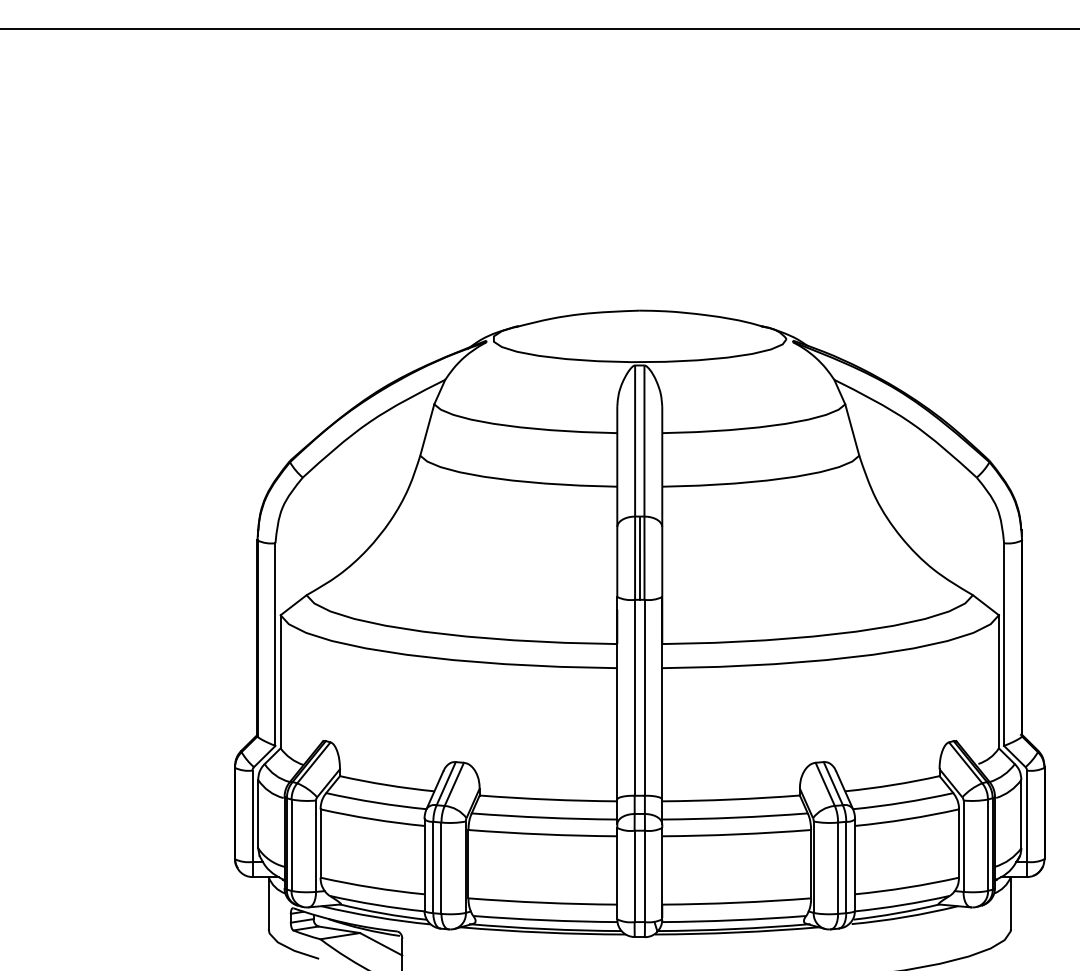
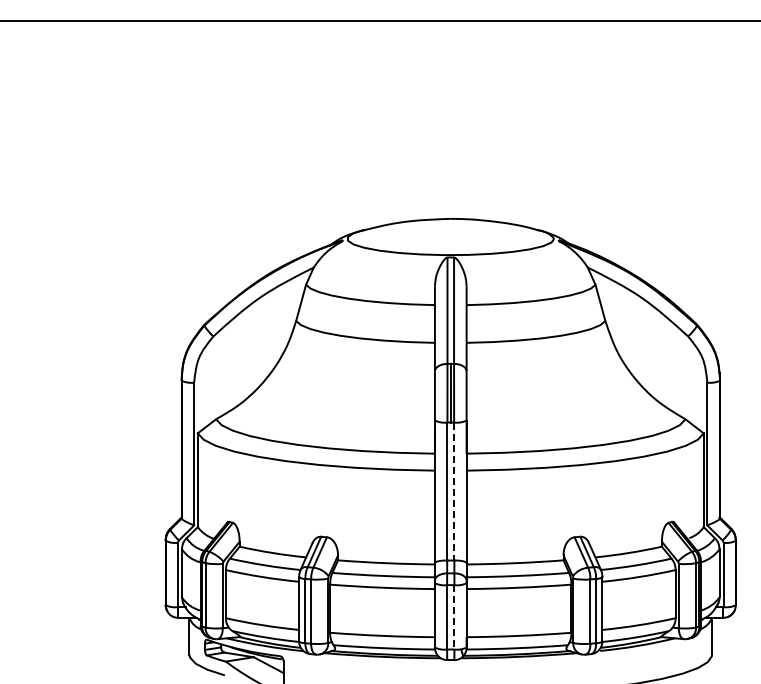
line: (645, 699) -> (454, 492), solid -> dashed
line: (645, 876) -> (454, 617), solid -> dashed

